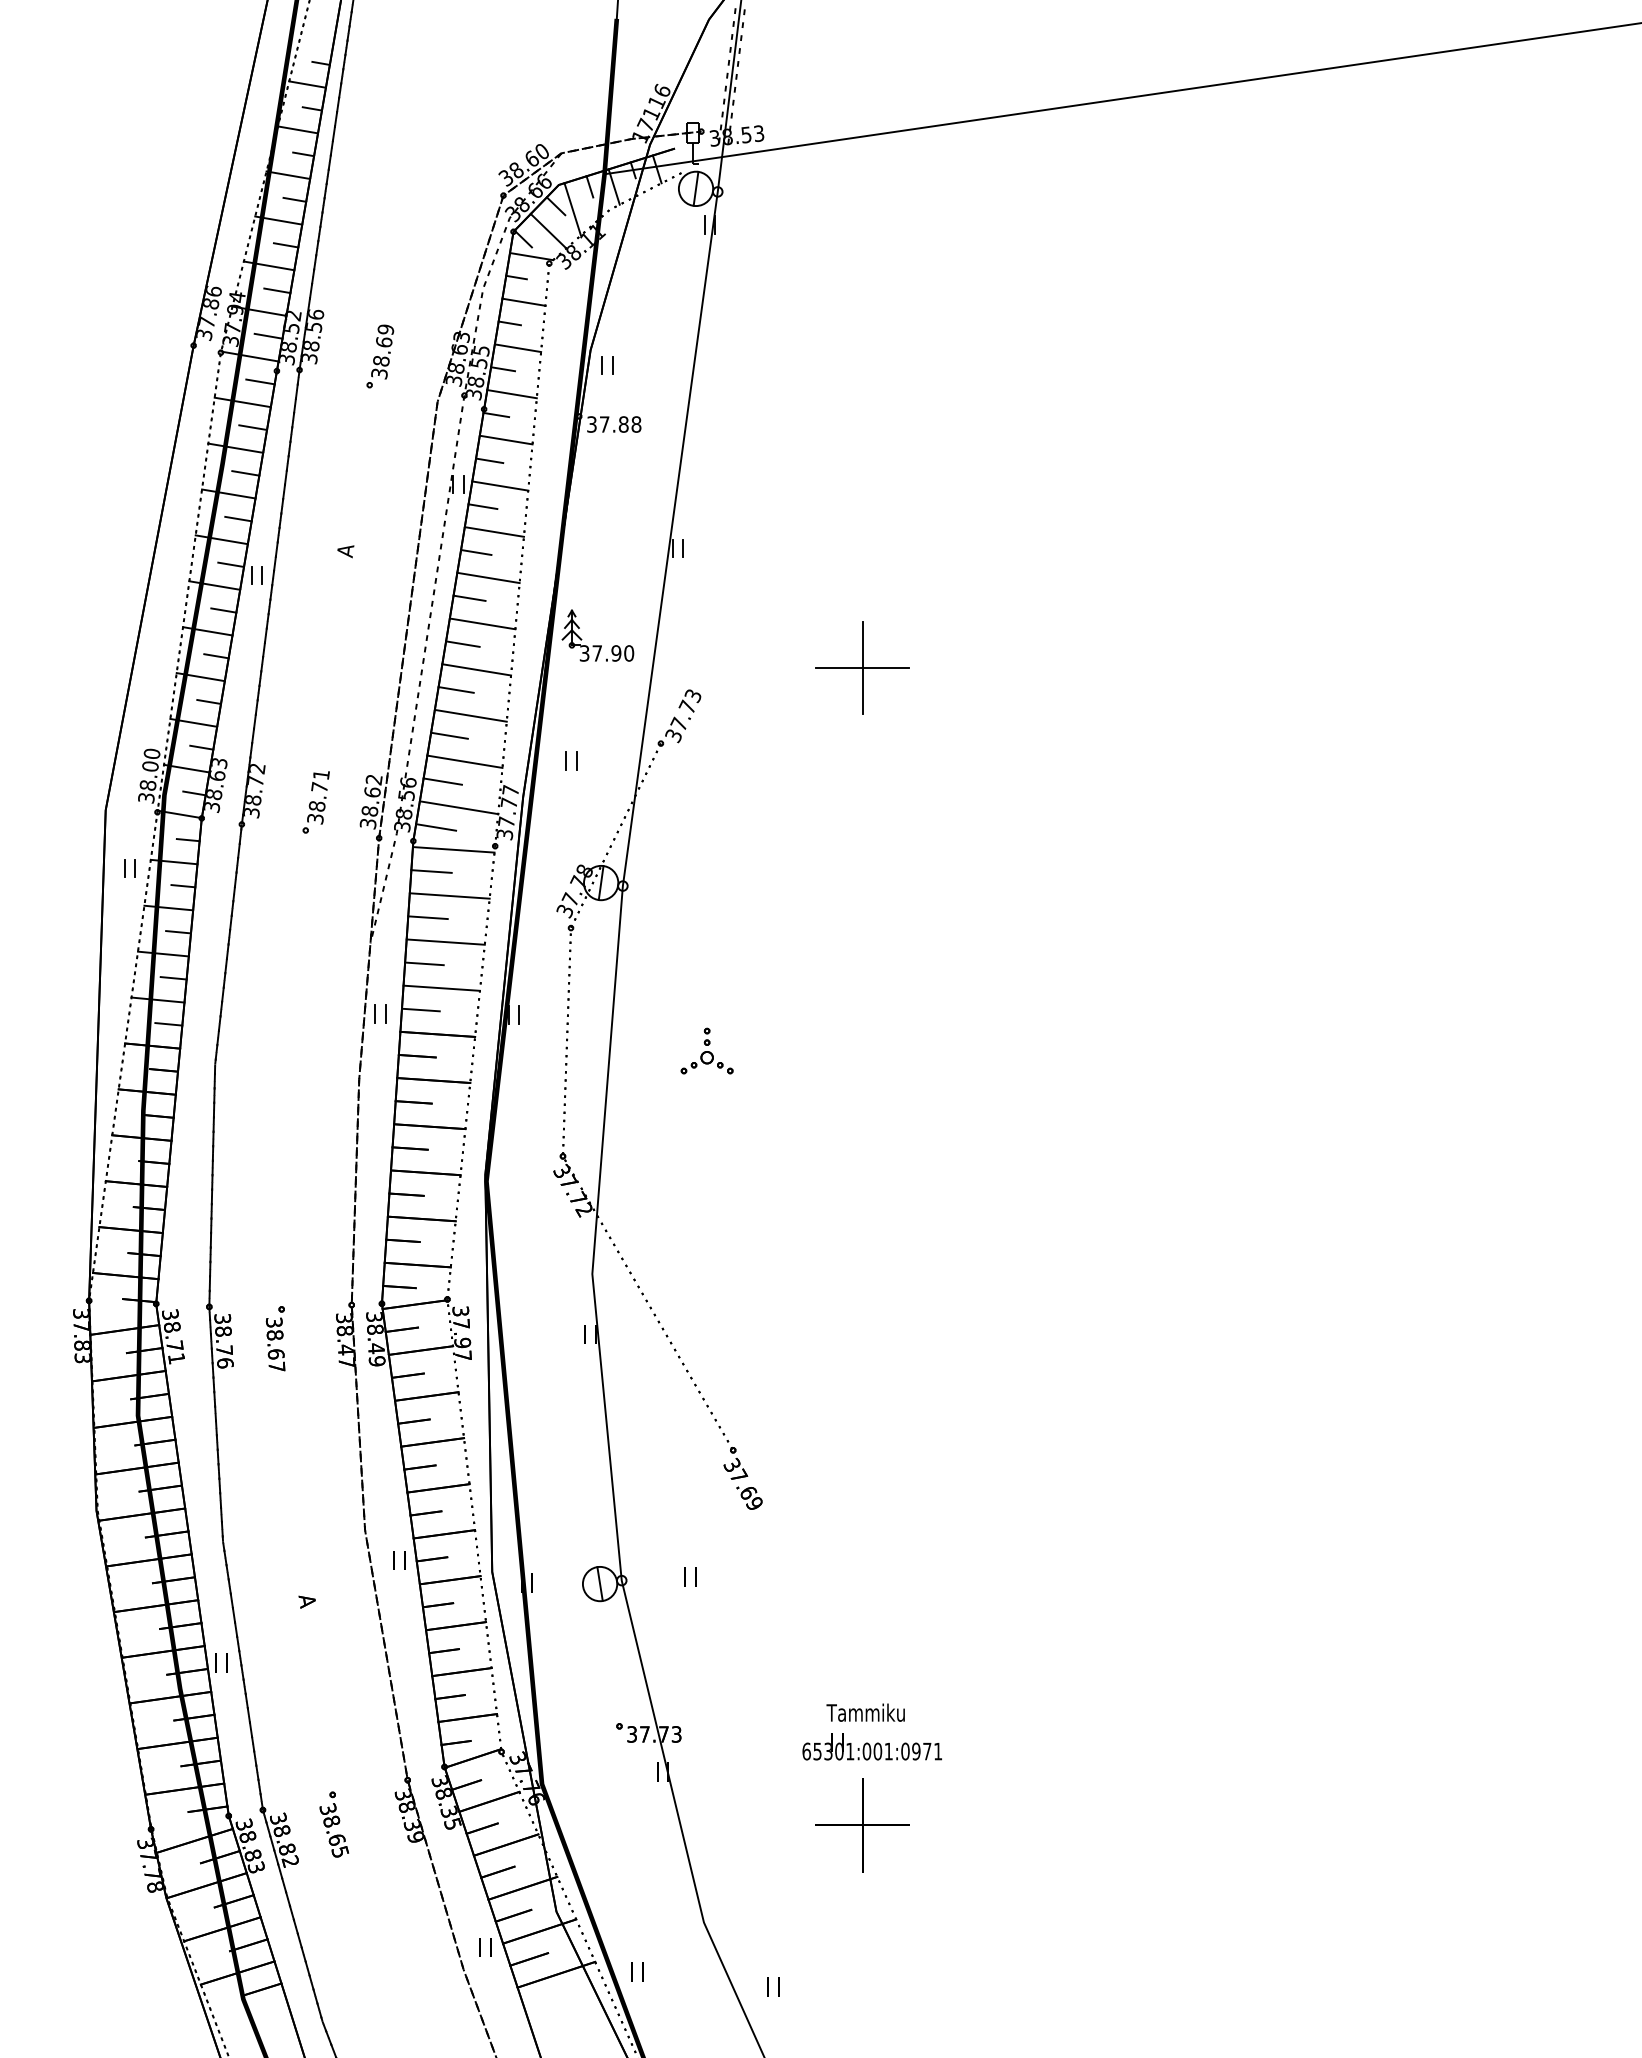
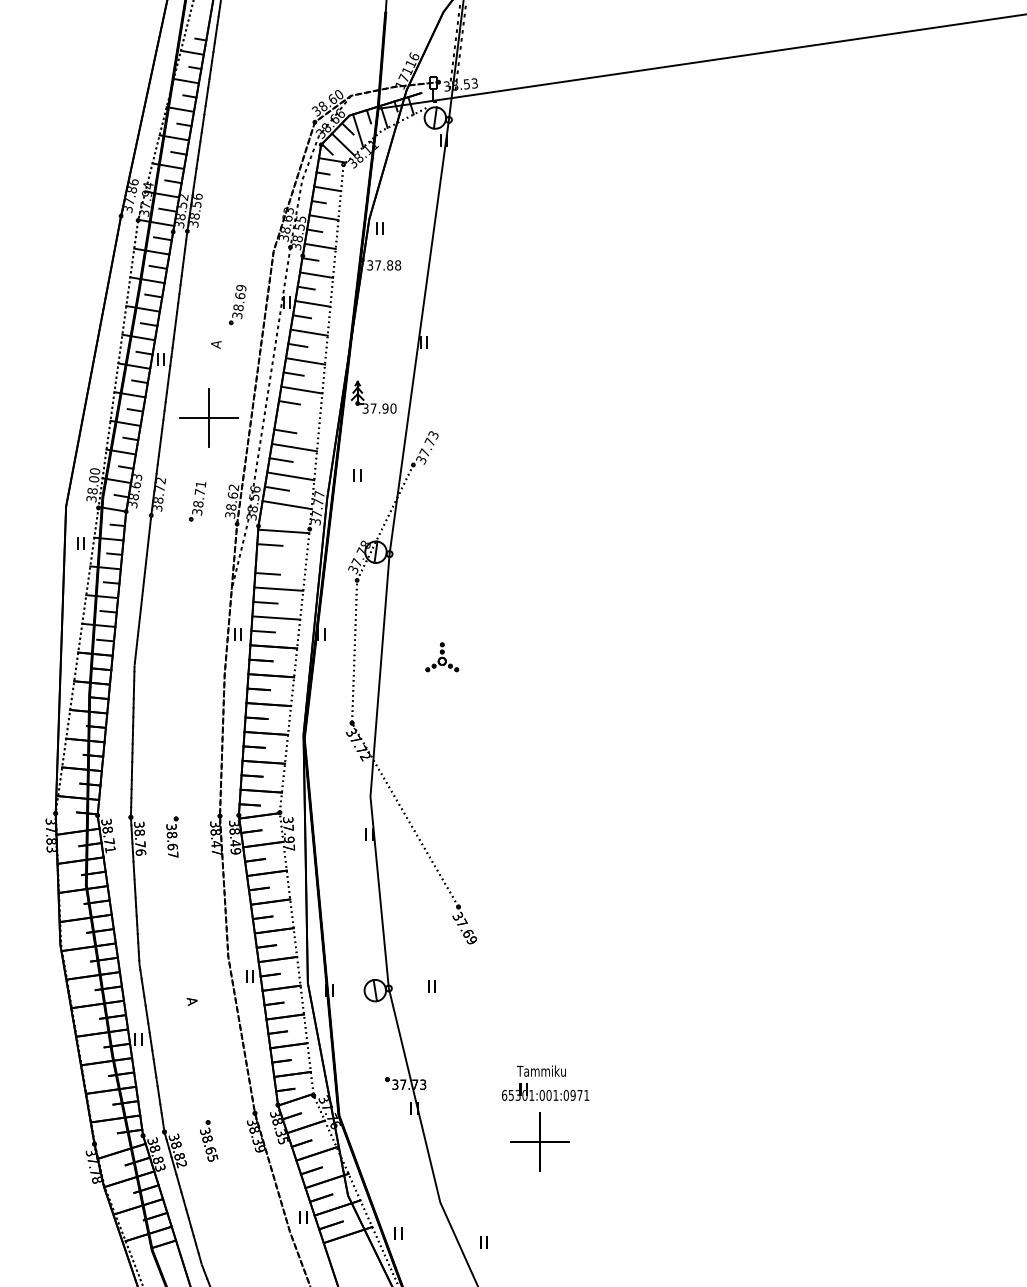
part: (379, 357) -> (237, 305), moved
part: (862, 667) -> (208, 417), moved
line: (475, 669) -> (297, 418), removed
line: (435, 827) -> (272, 517), removed
line: (450, 894) -> (281, 559), removed

